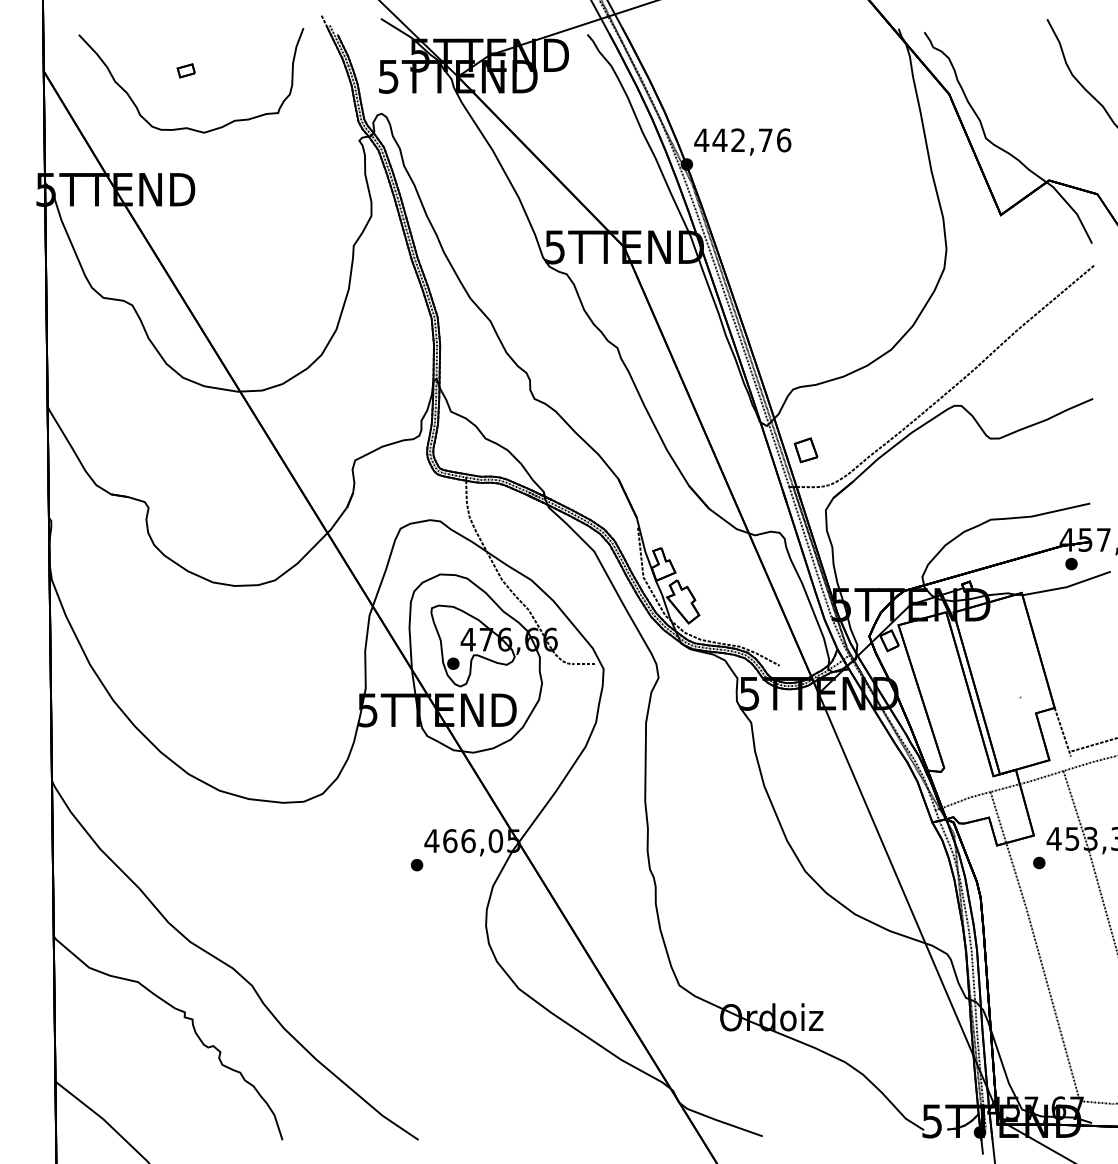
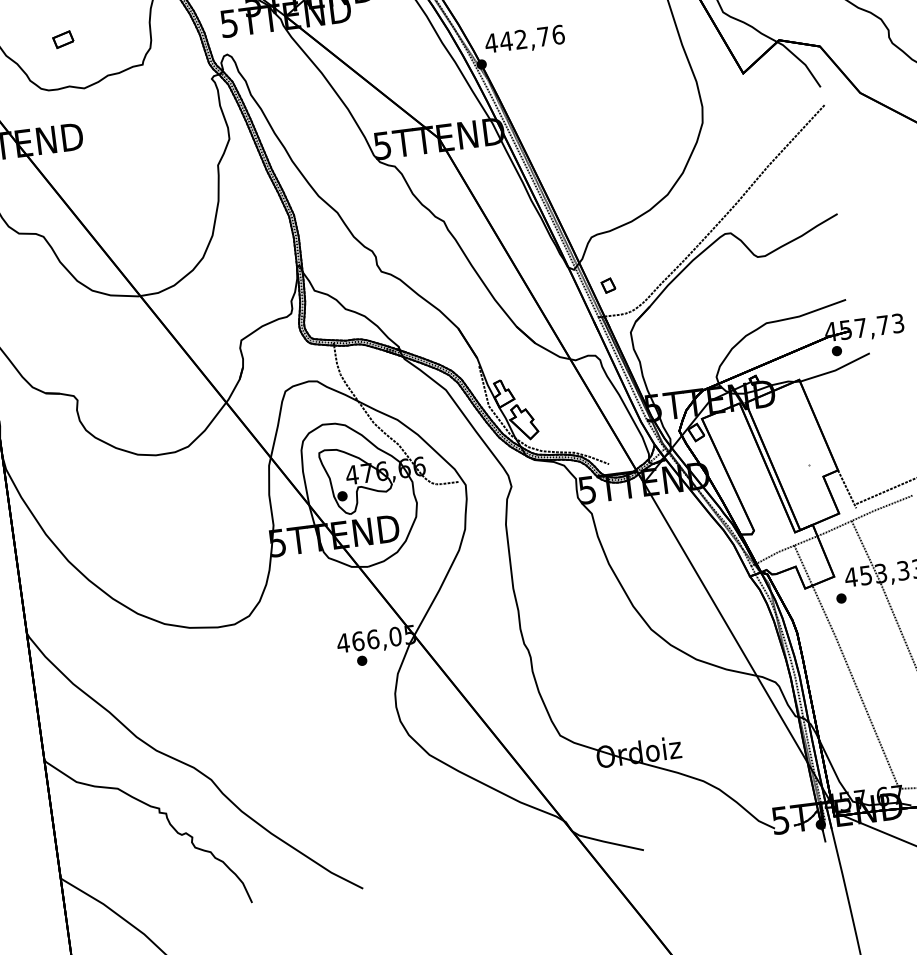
part: (185, 70) -> (62, 39), size x1.4
part: (805, 450) -> (608, 285), size x0.7
part: (416, 865) -> (361, 661), moved

